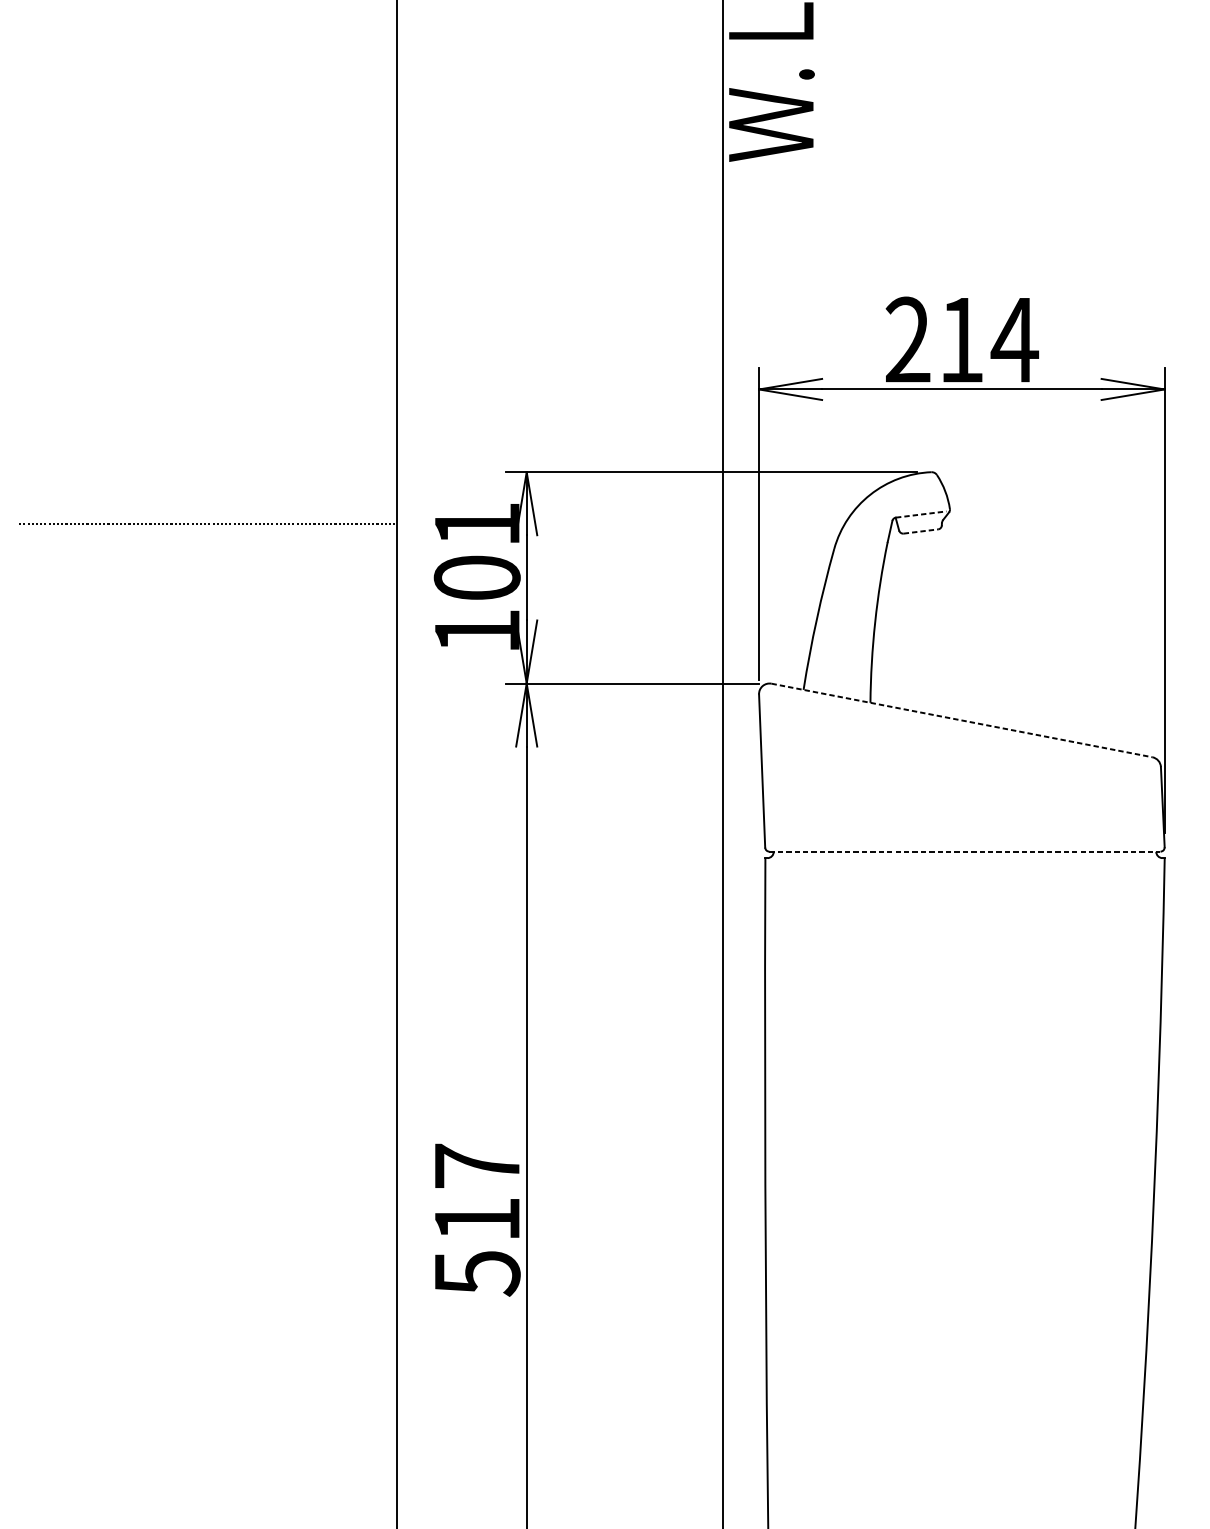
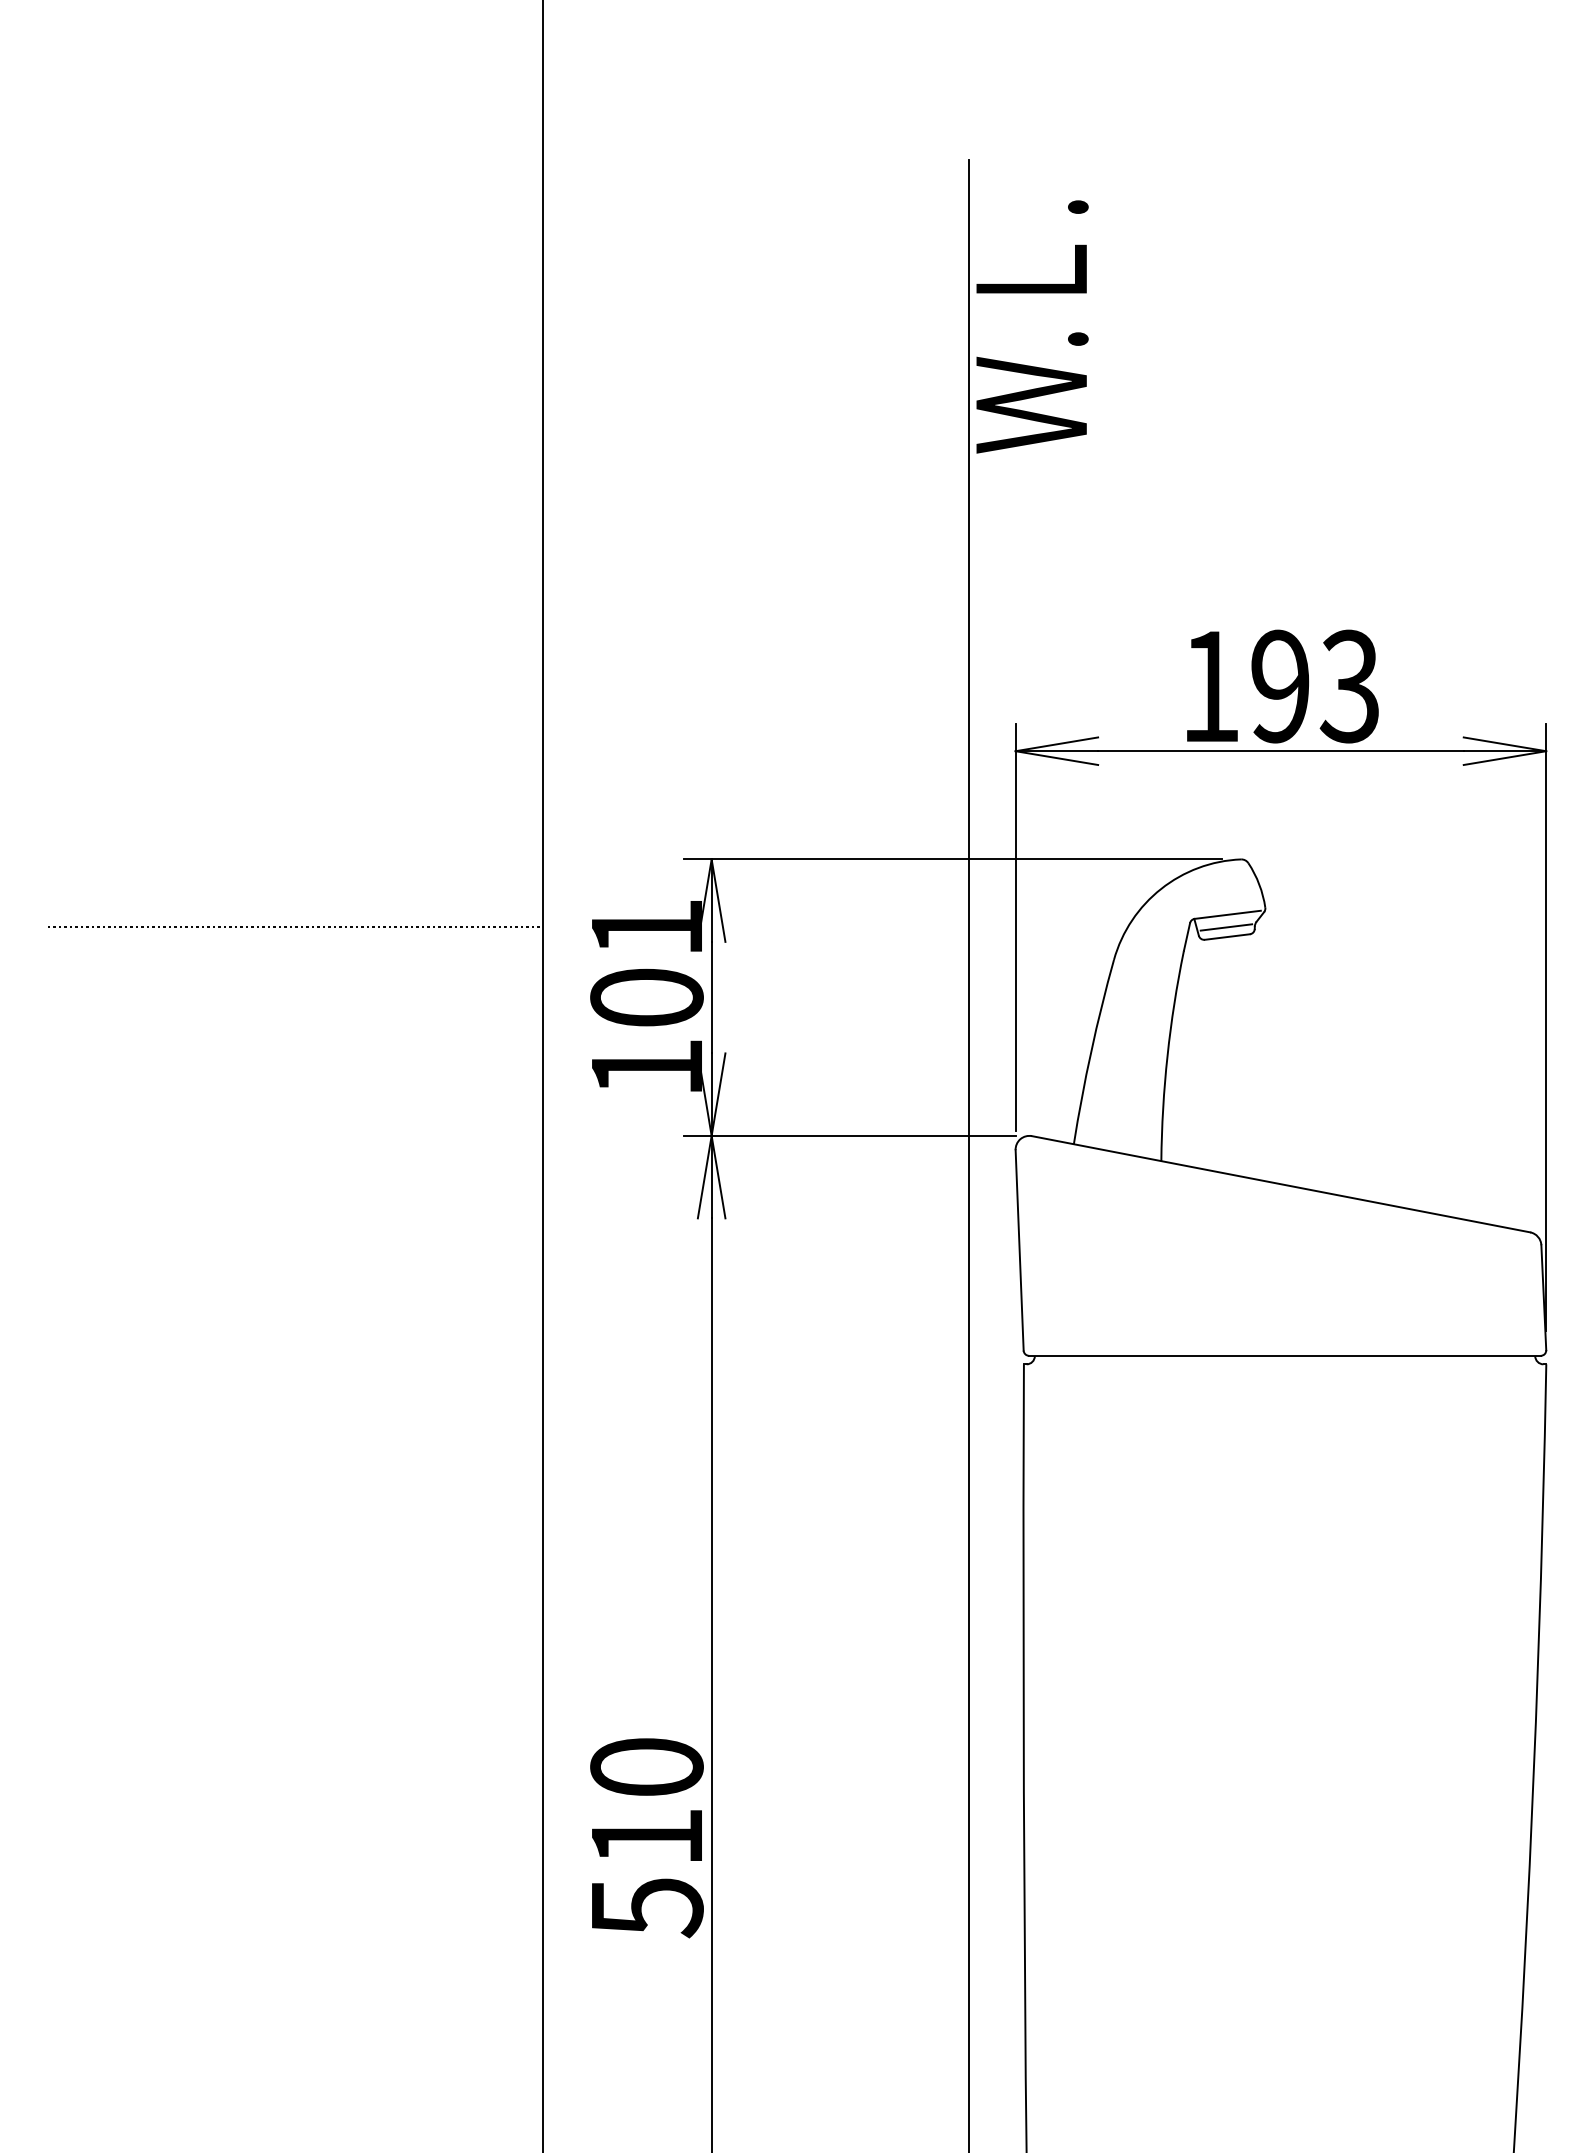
text: (962, 340) -> (1281, 686), 214 -> 193
line: (921, 514) -> (1228, 914), dashed -> solid
line: (920, 524) -> (1226, 927), added
line: (921, 531) -> (1227, 937), dashed -> solid
line: (962, 720) -> (1281, 1184), dashed -> solid
line: (964, 851) -> (1284, 1355), dashed -> solid
text: (476, 1165) -> (646, 1766), 517 -> 510

